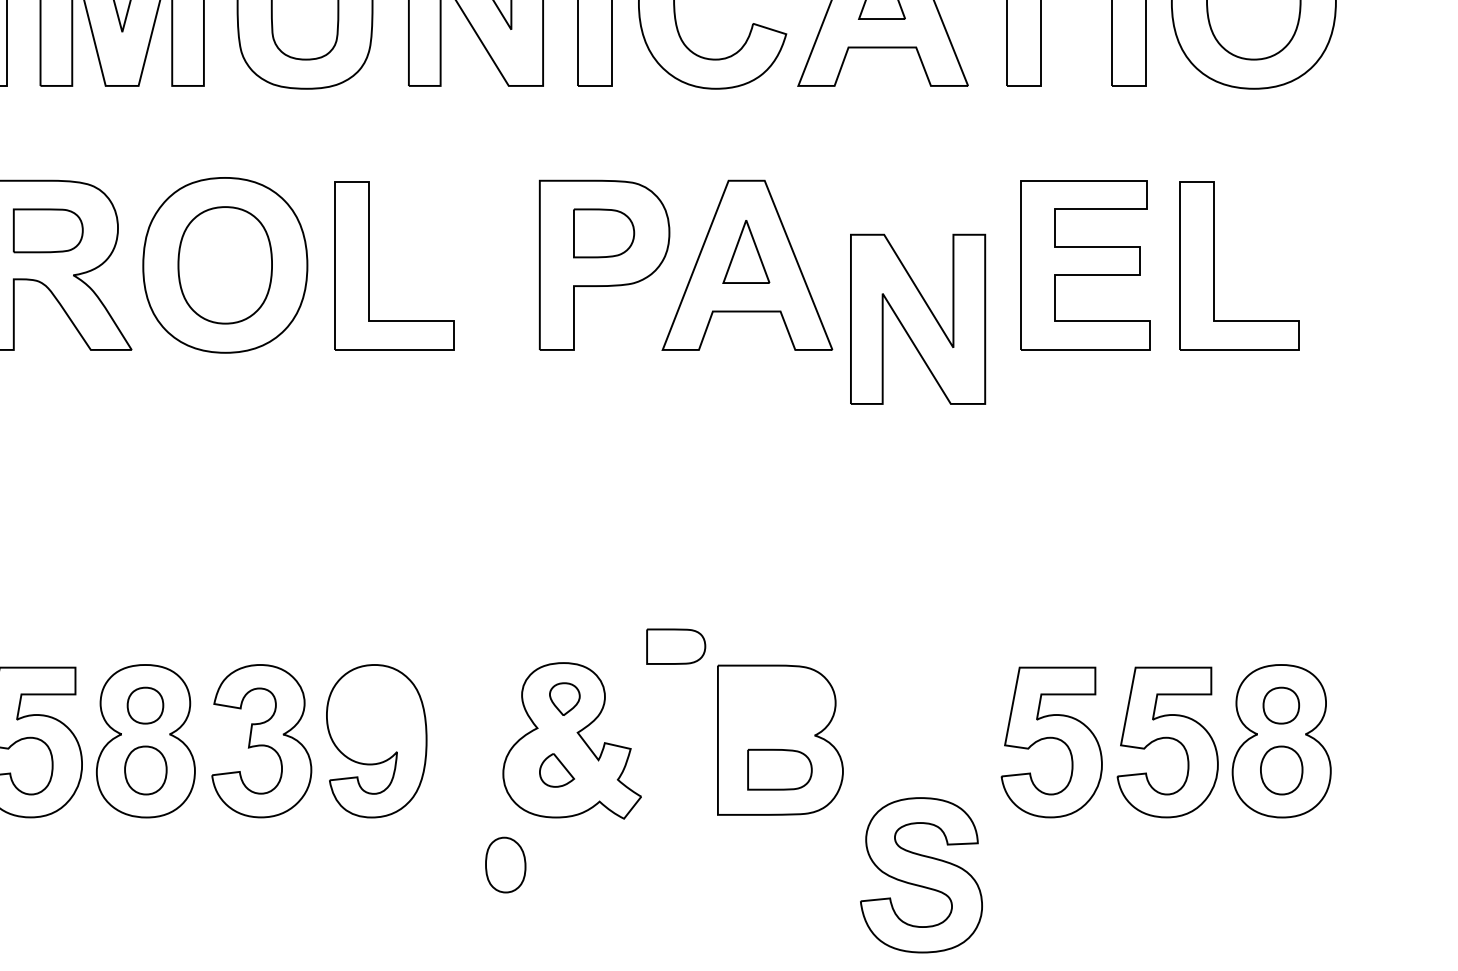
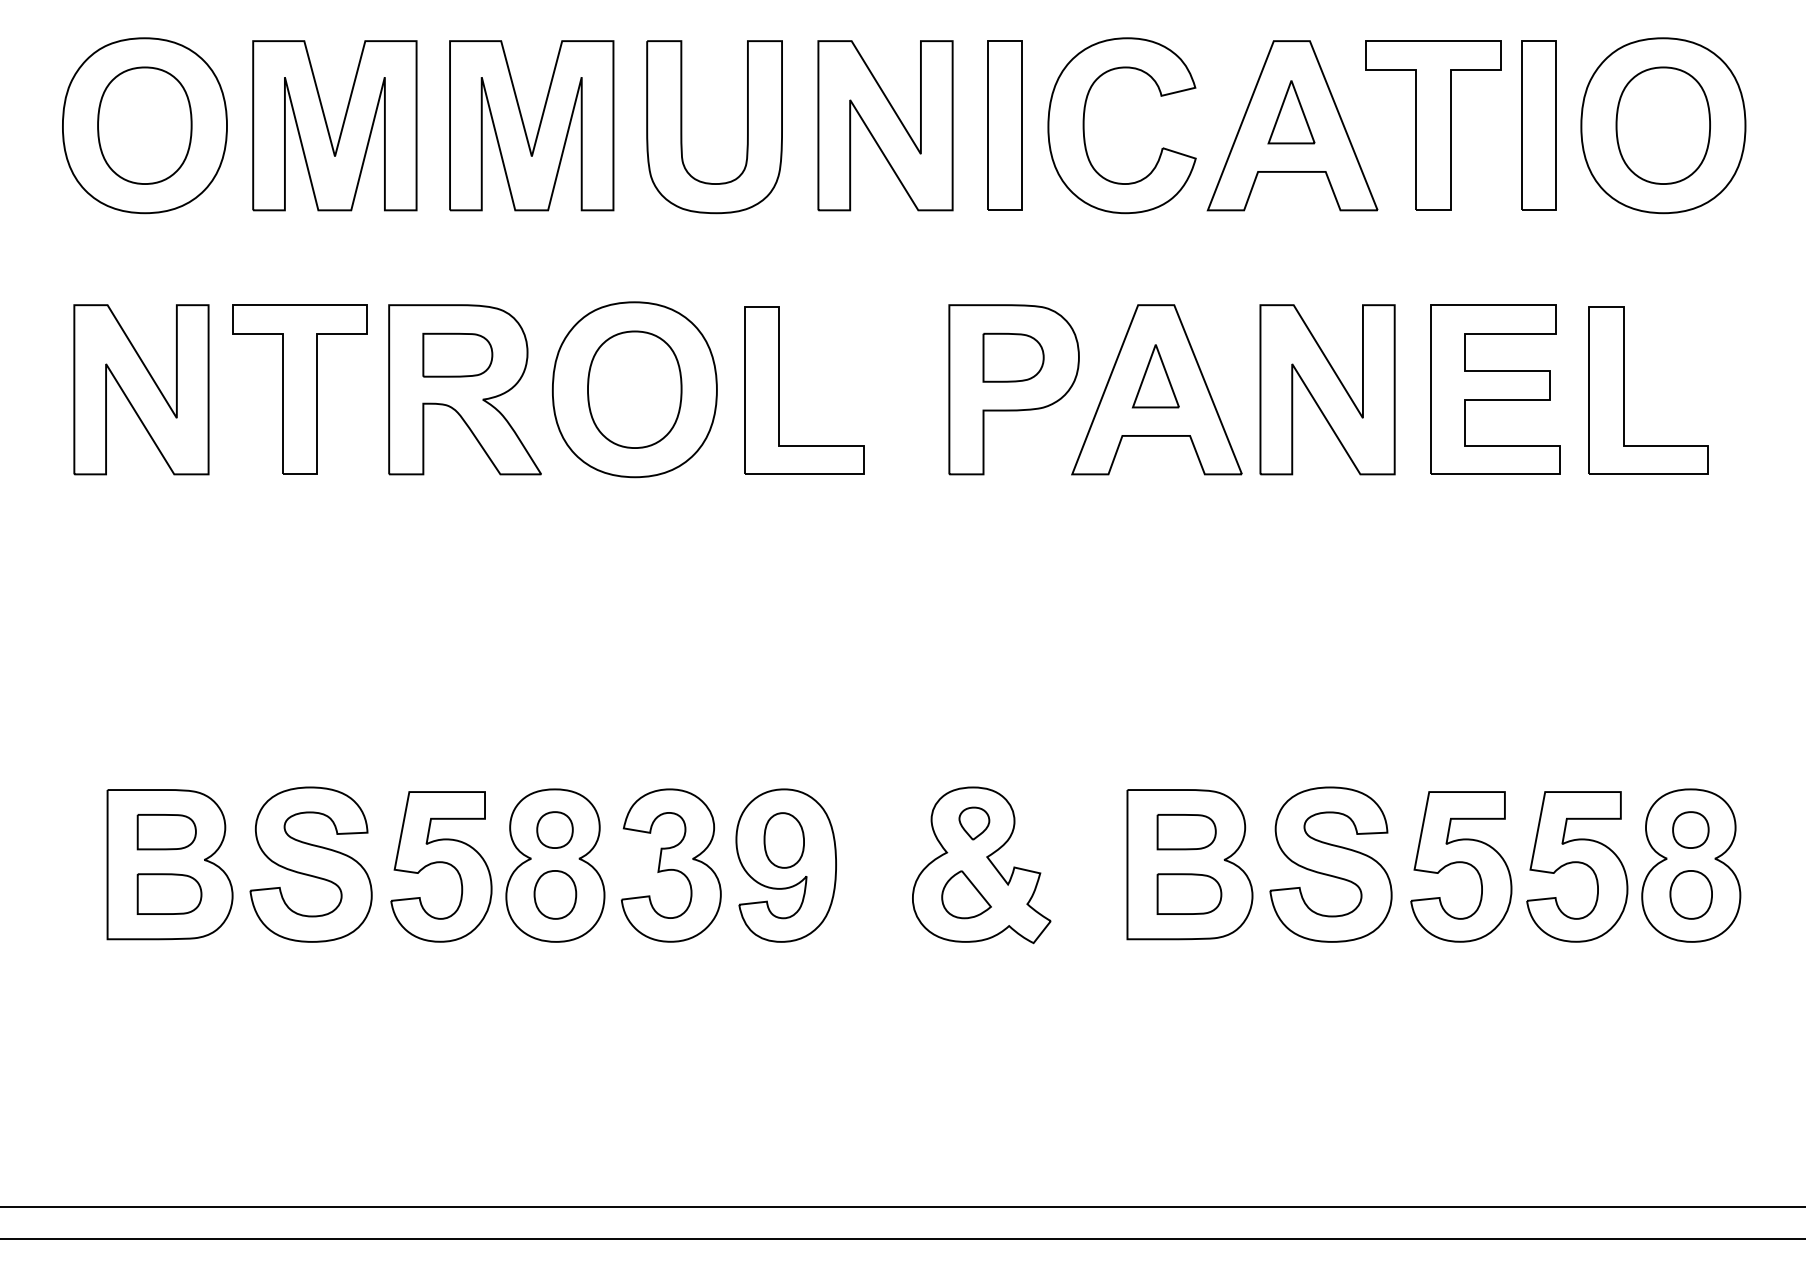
part: (917, 319) -> (1327, 389), moved
part: (675, 647) -> (1186, 832), moved
part: (556, 770) -> (966, 894), size x1.43
part: (504, 865) -> (783, 840), moved
part: (920, 875) -> (1330, 864), moved

